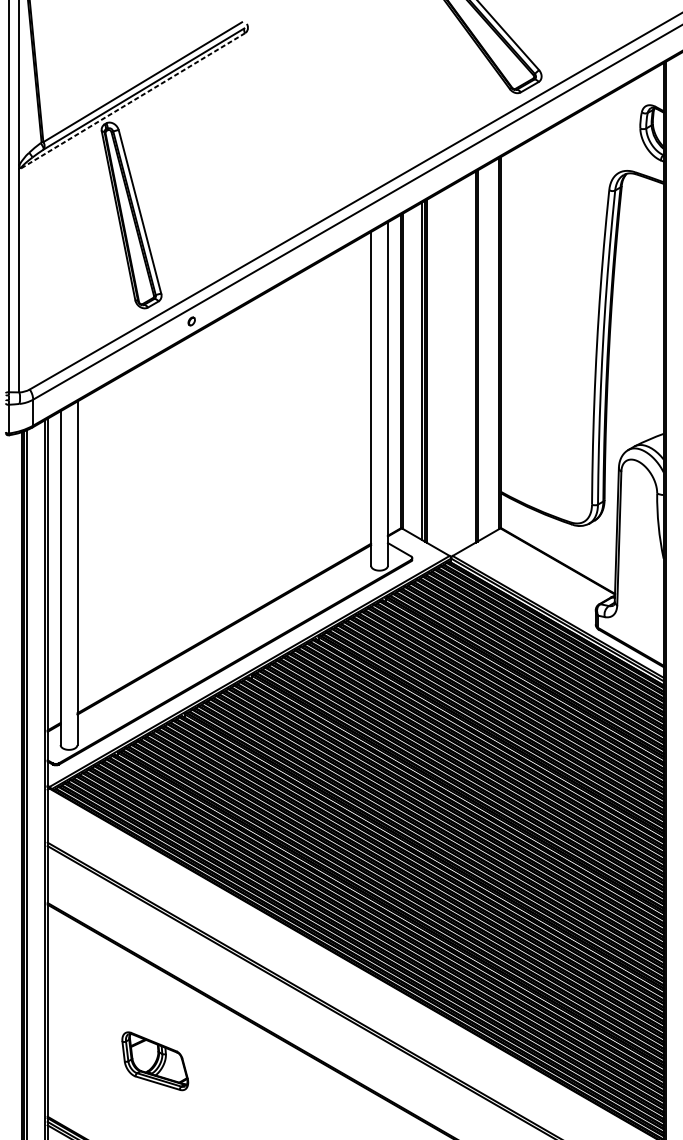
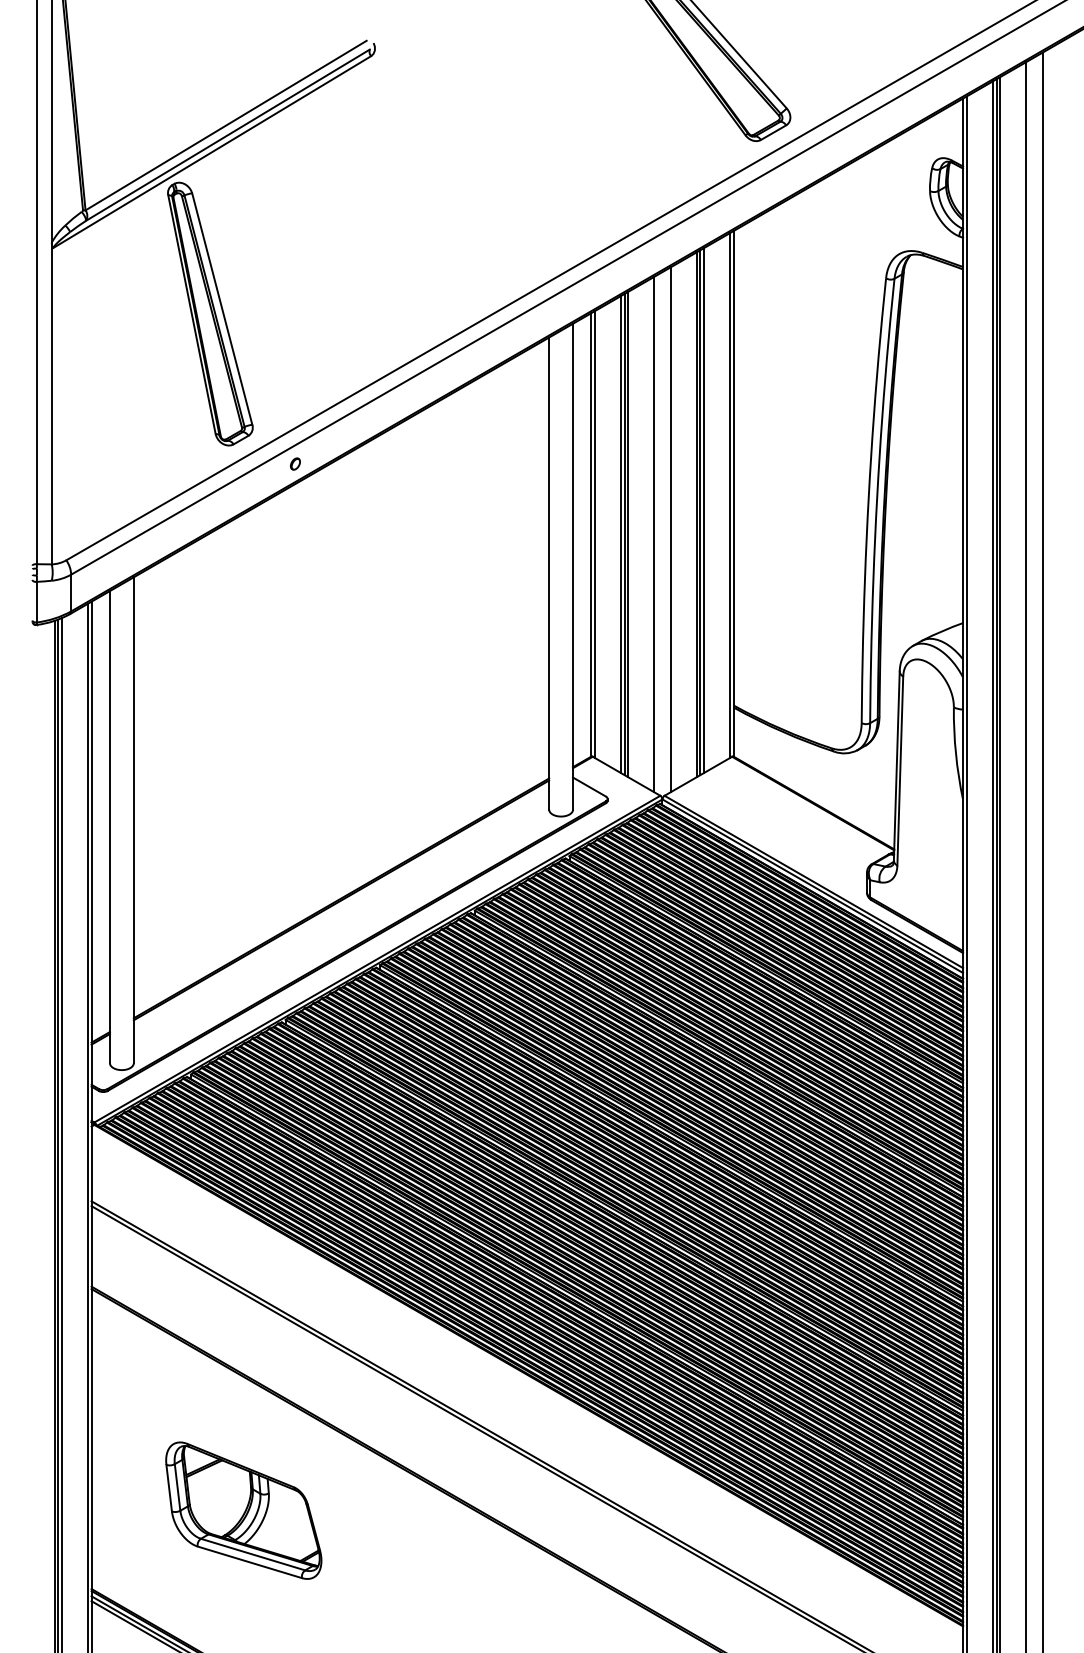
line: (133, 101) -> (212, 152), dashed -> solid
line: (480, 354) -> (703, 510), added
line: (456, 367) -> (670, 529), added
line: (445, 371) -> (654, 534), added
part: (155, 1061) -> (243, 1510), size x1.67

